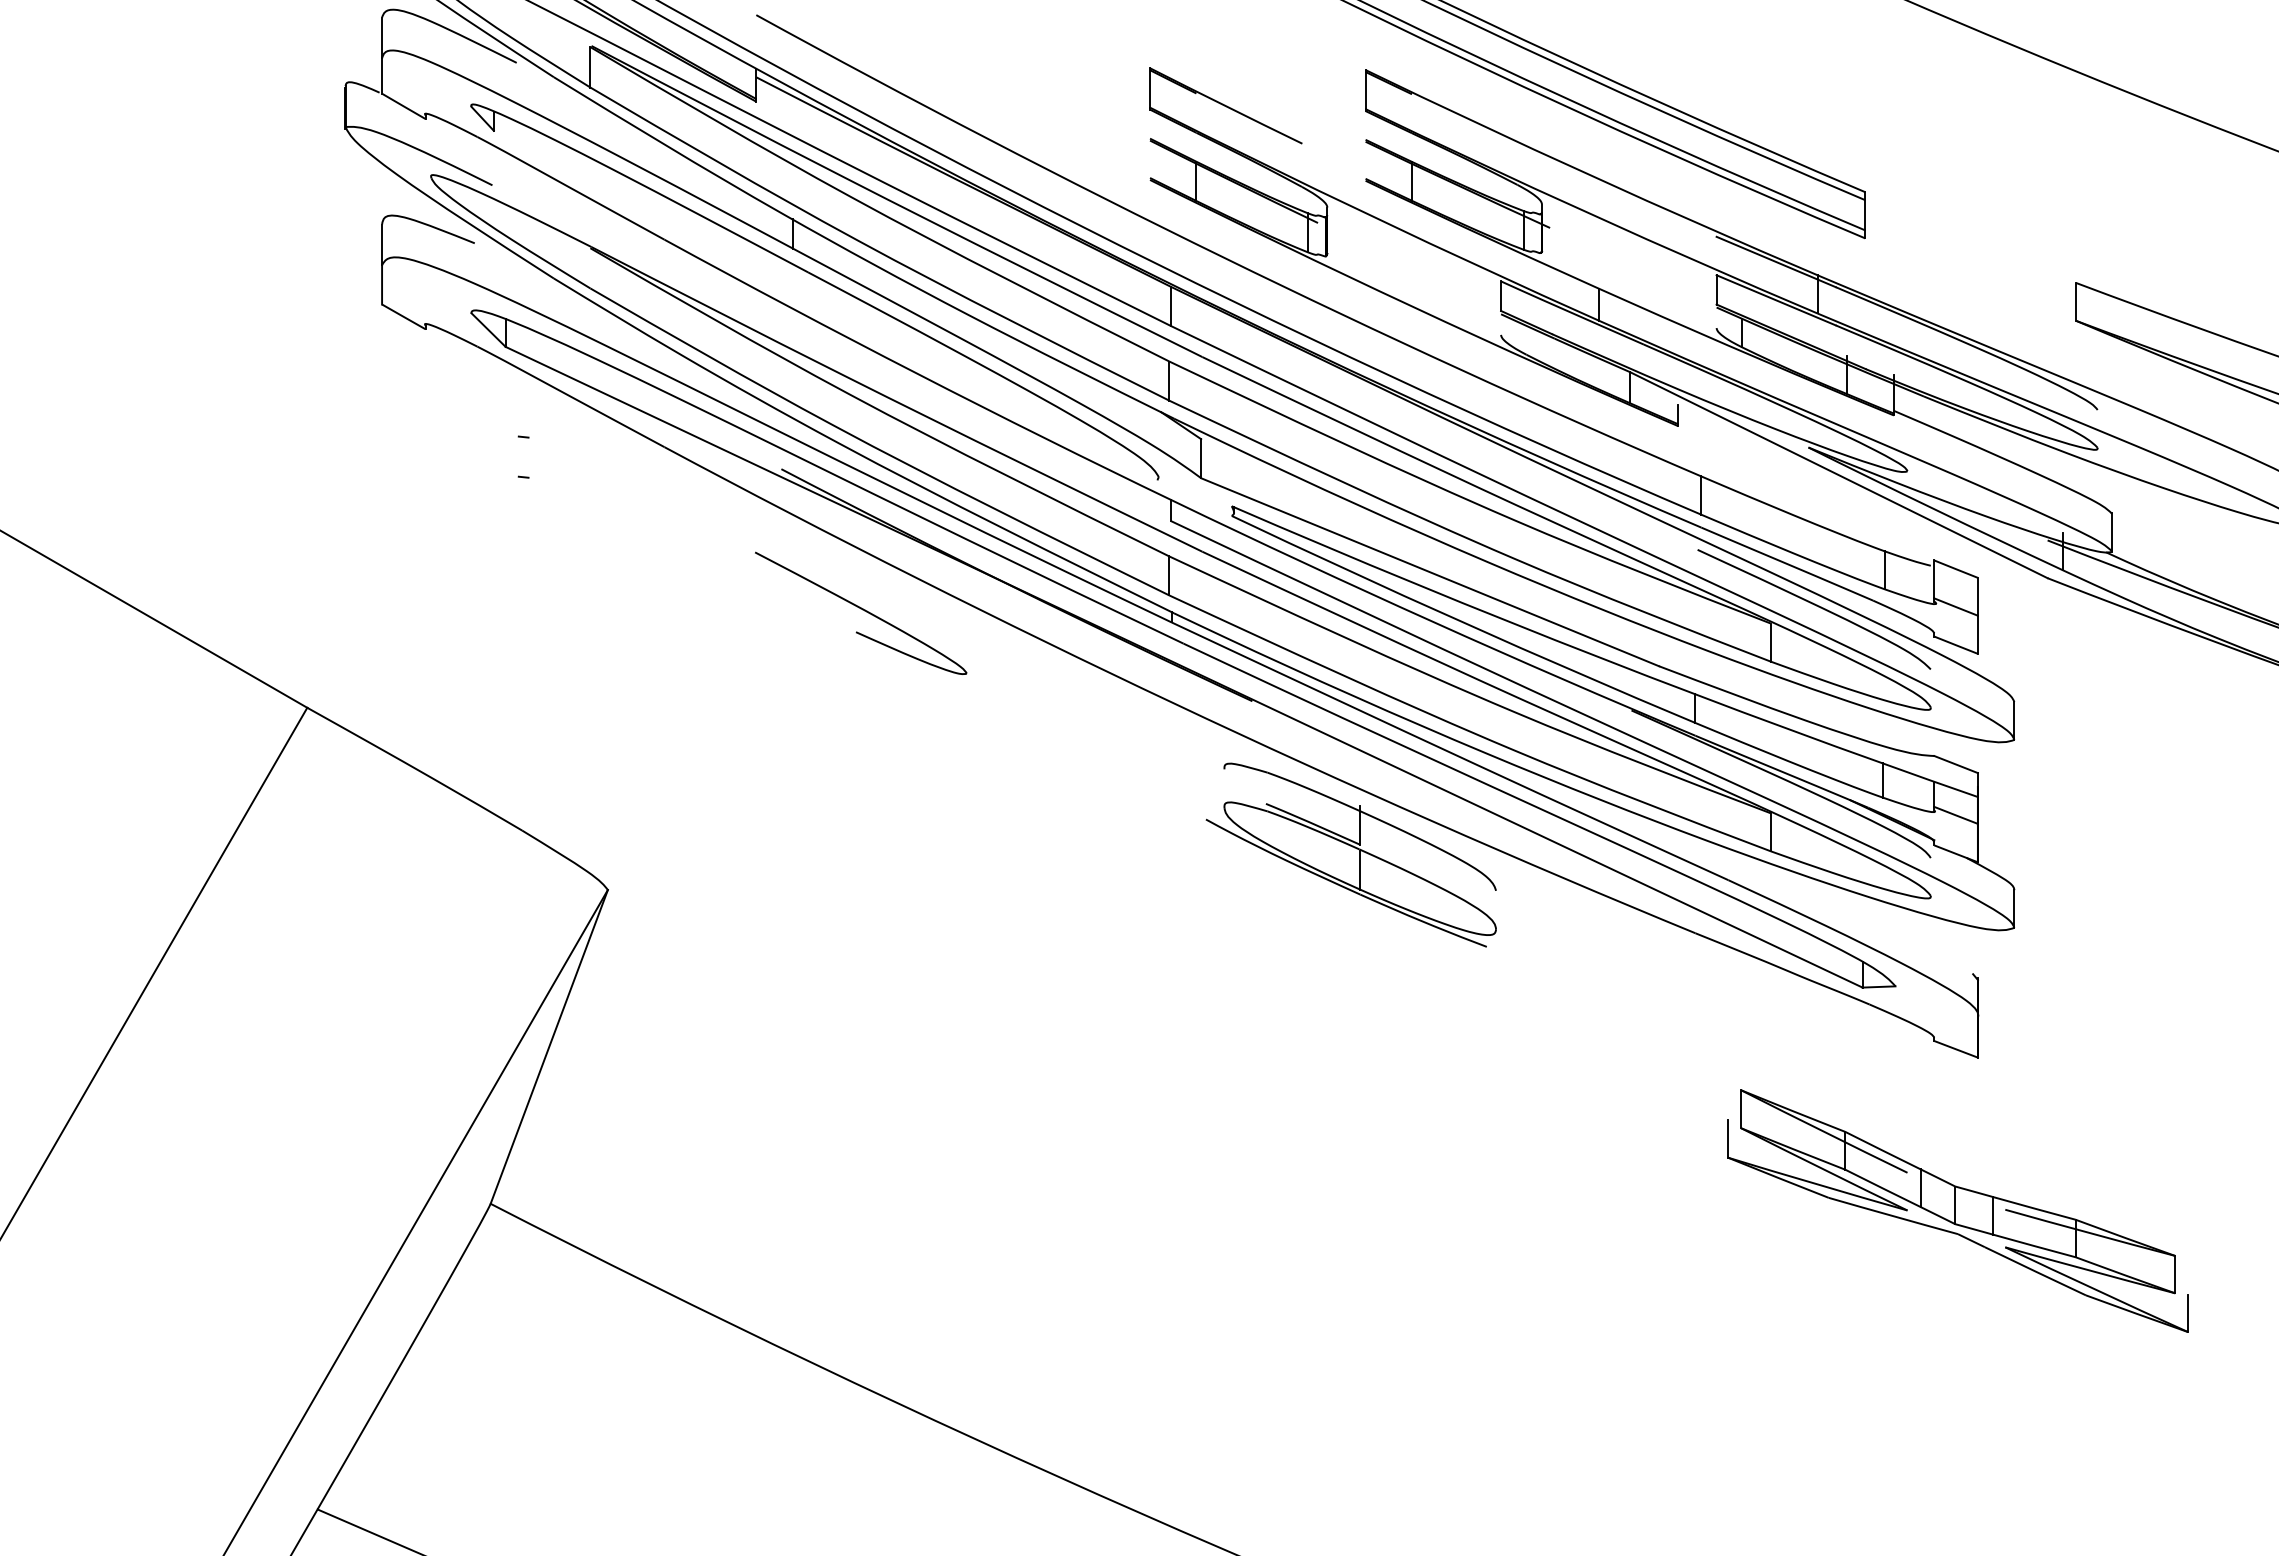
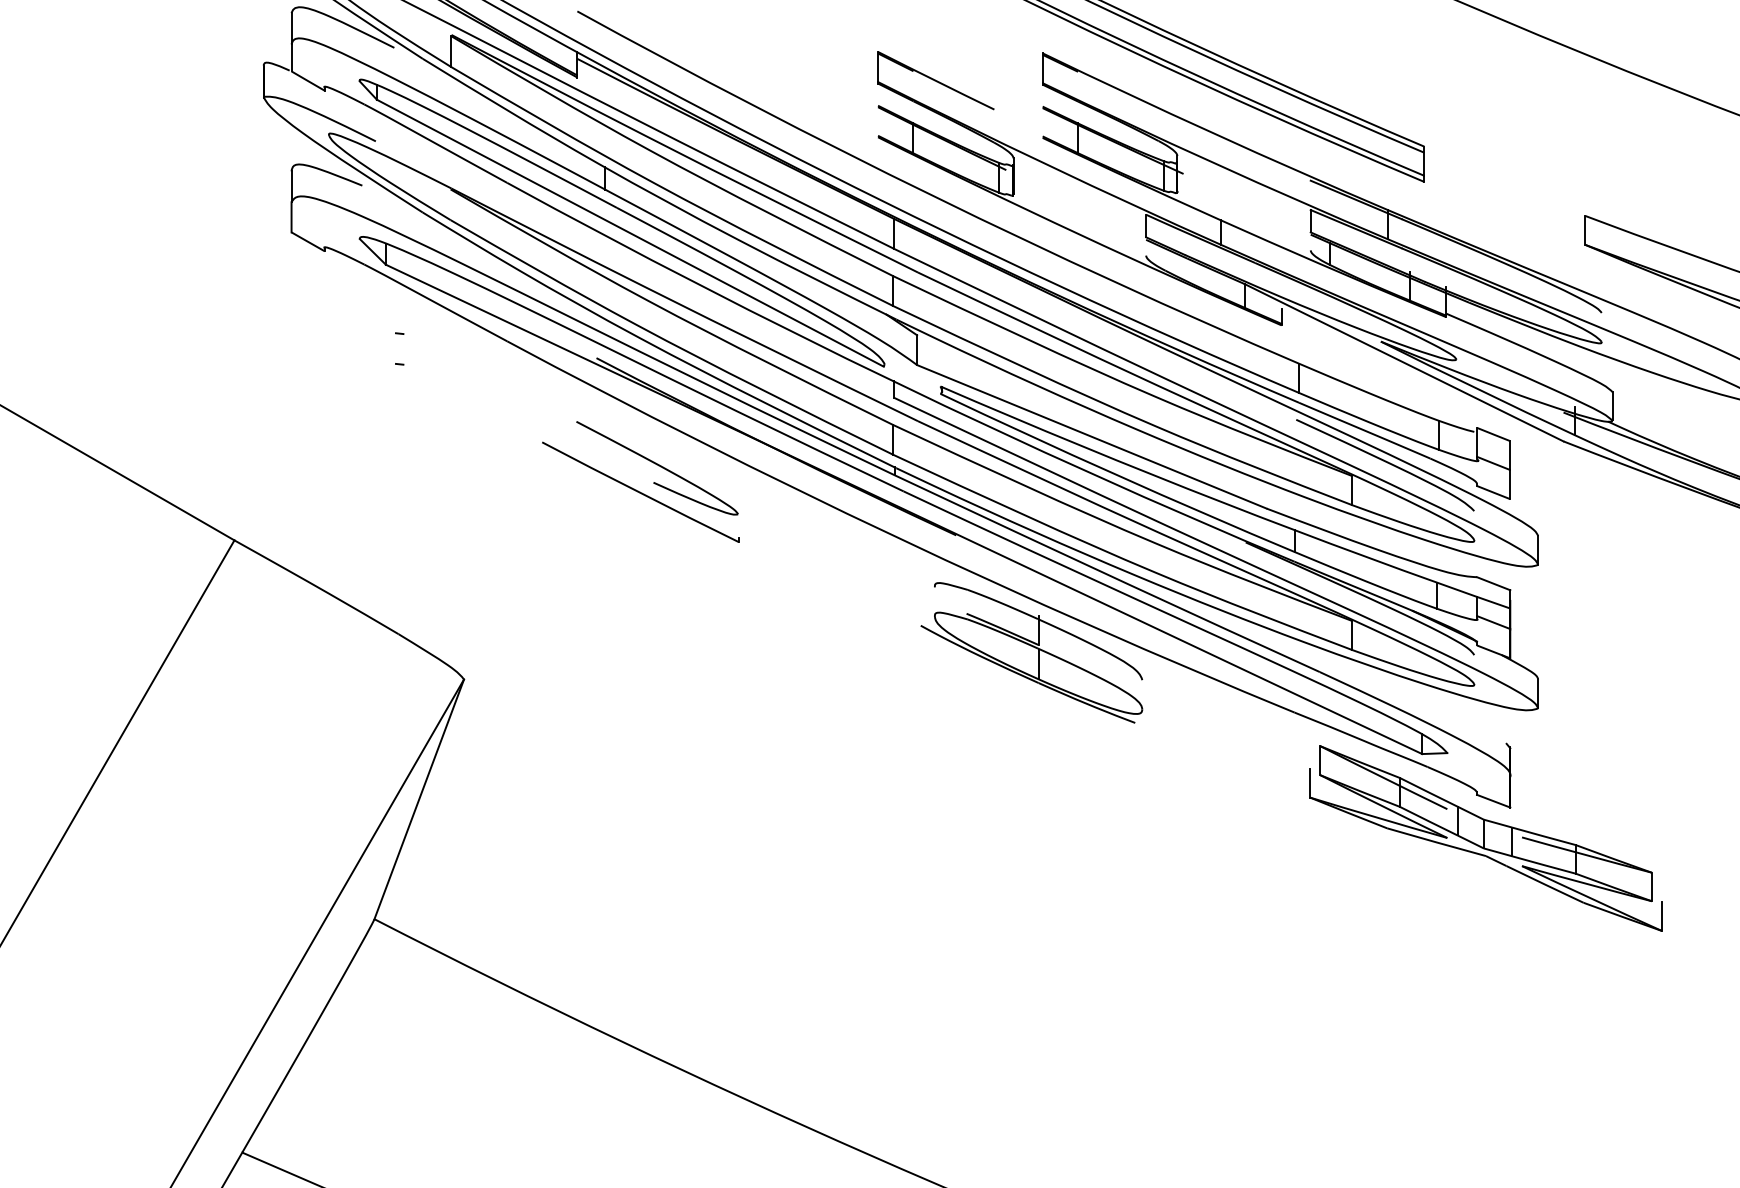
line: (825, 305) -> (630, 233), added
part: (839, 644) -> (640, 492), added
part: (1957, 1210) -> (1485, 838), moved

